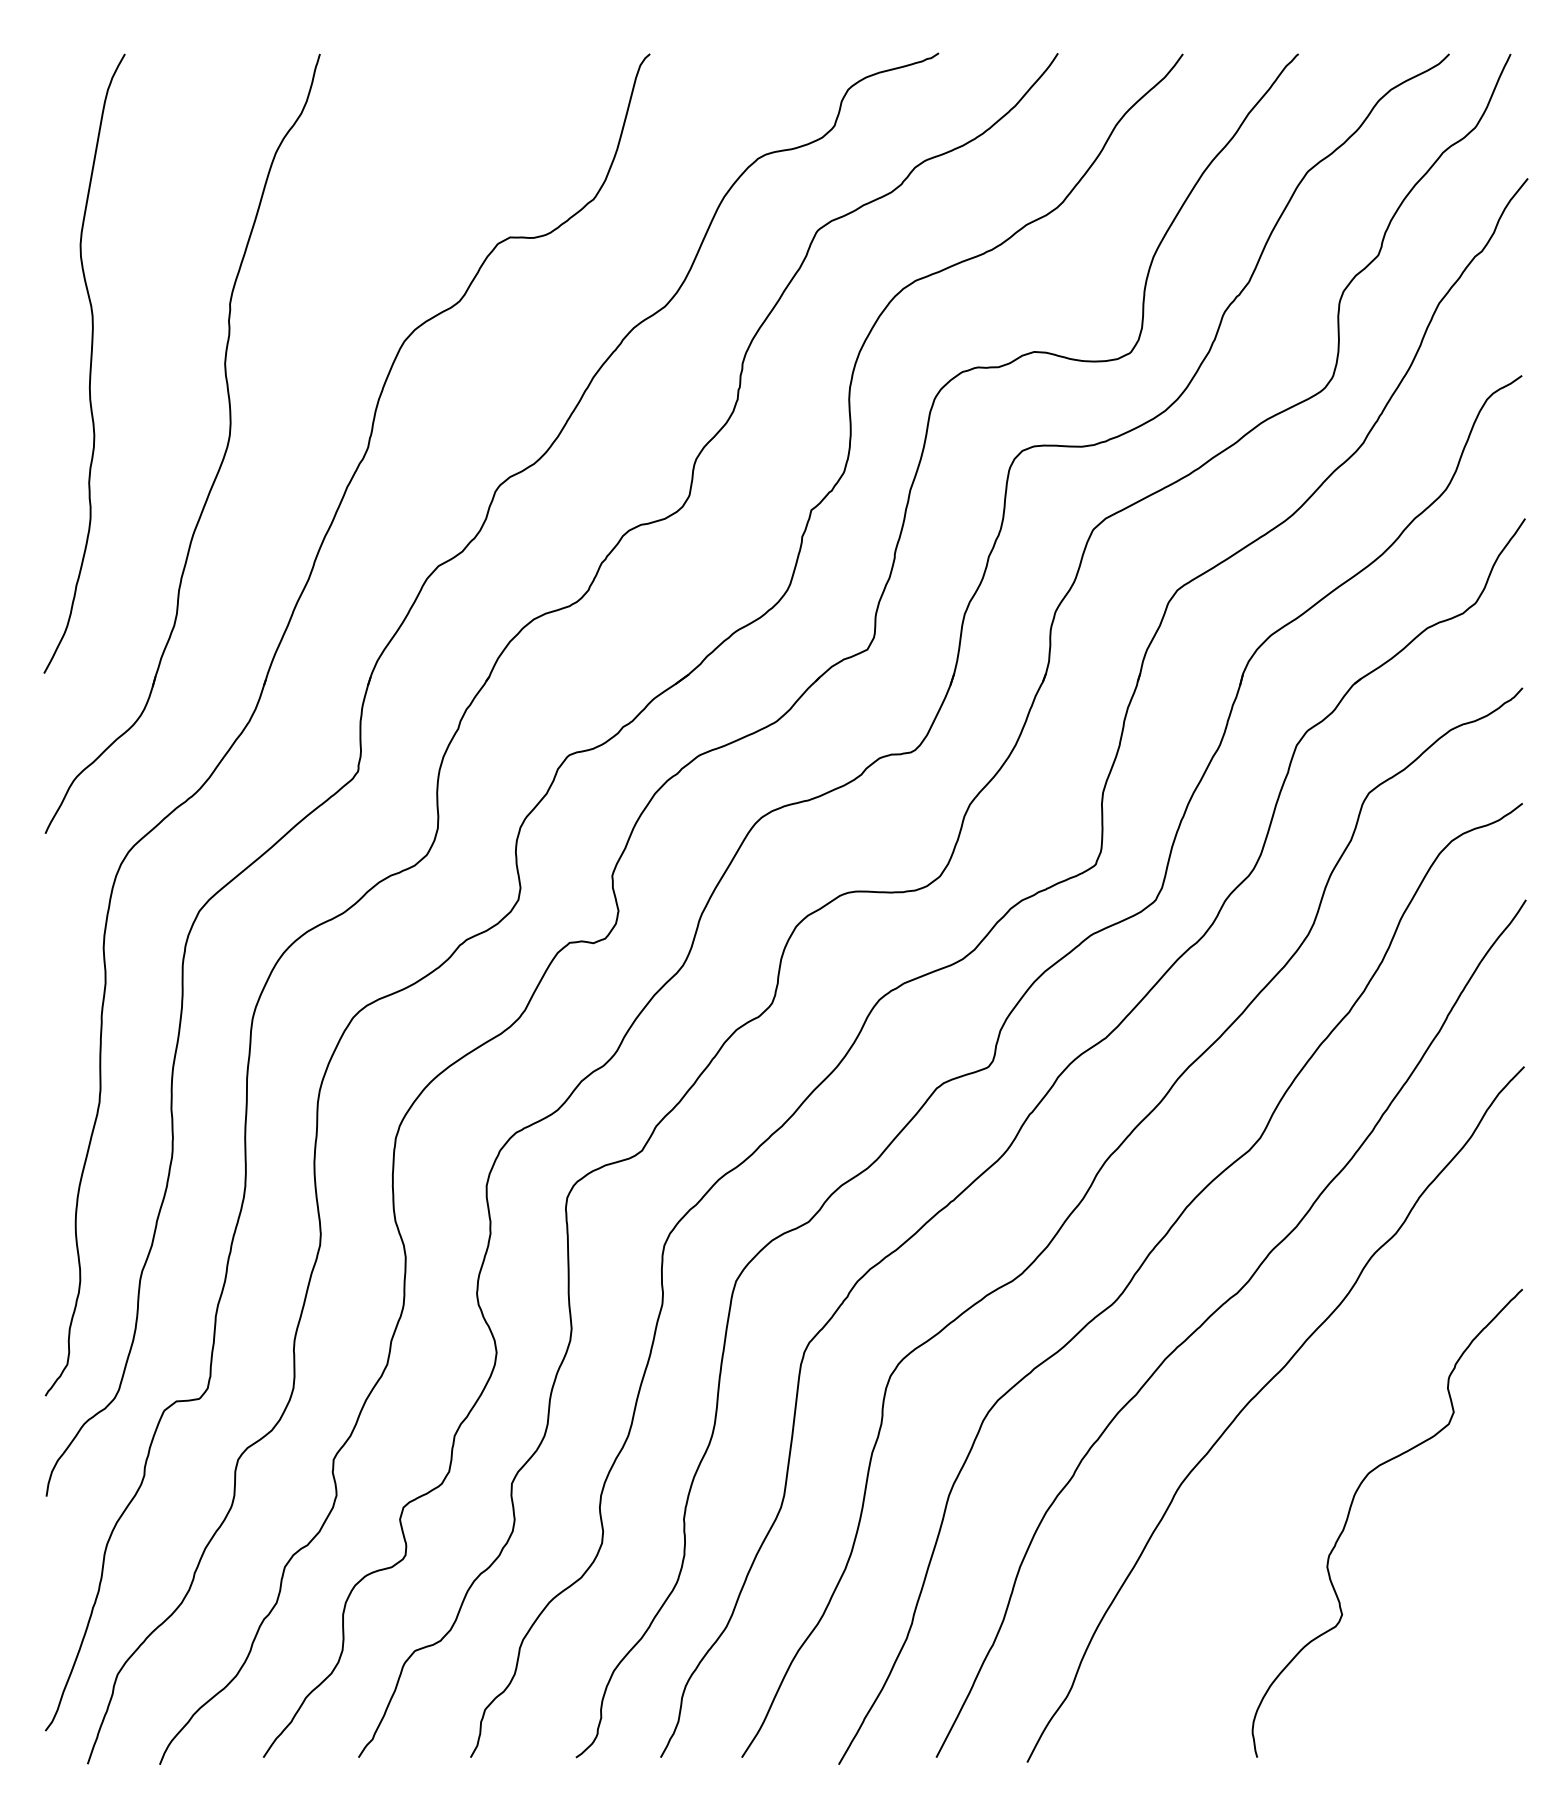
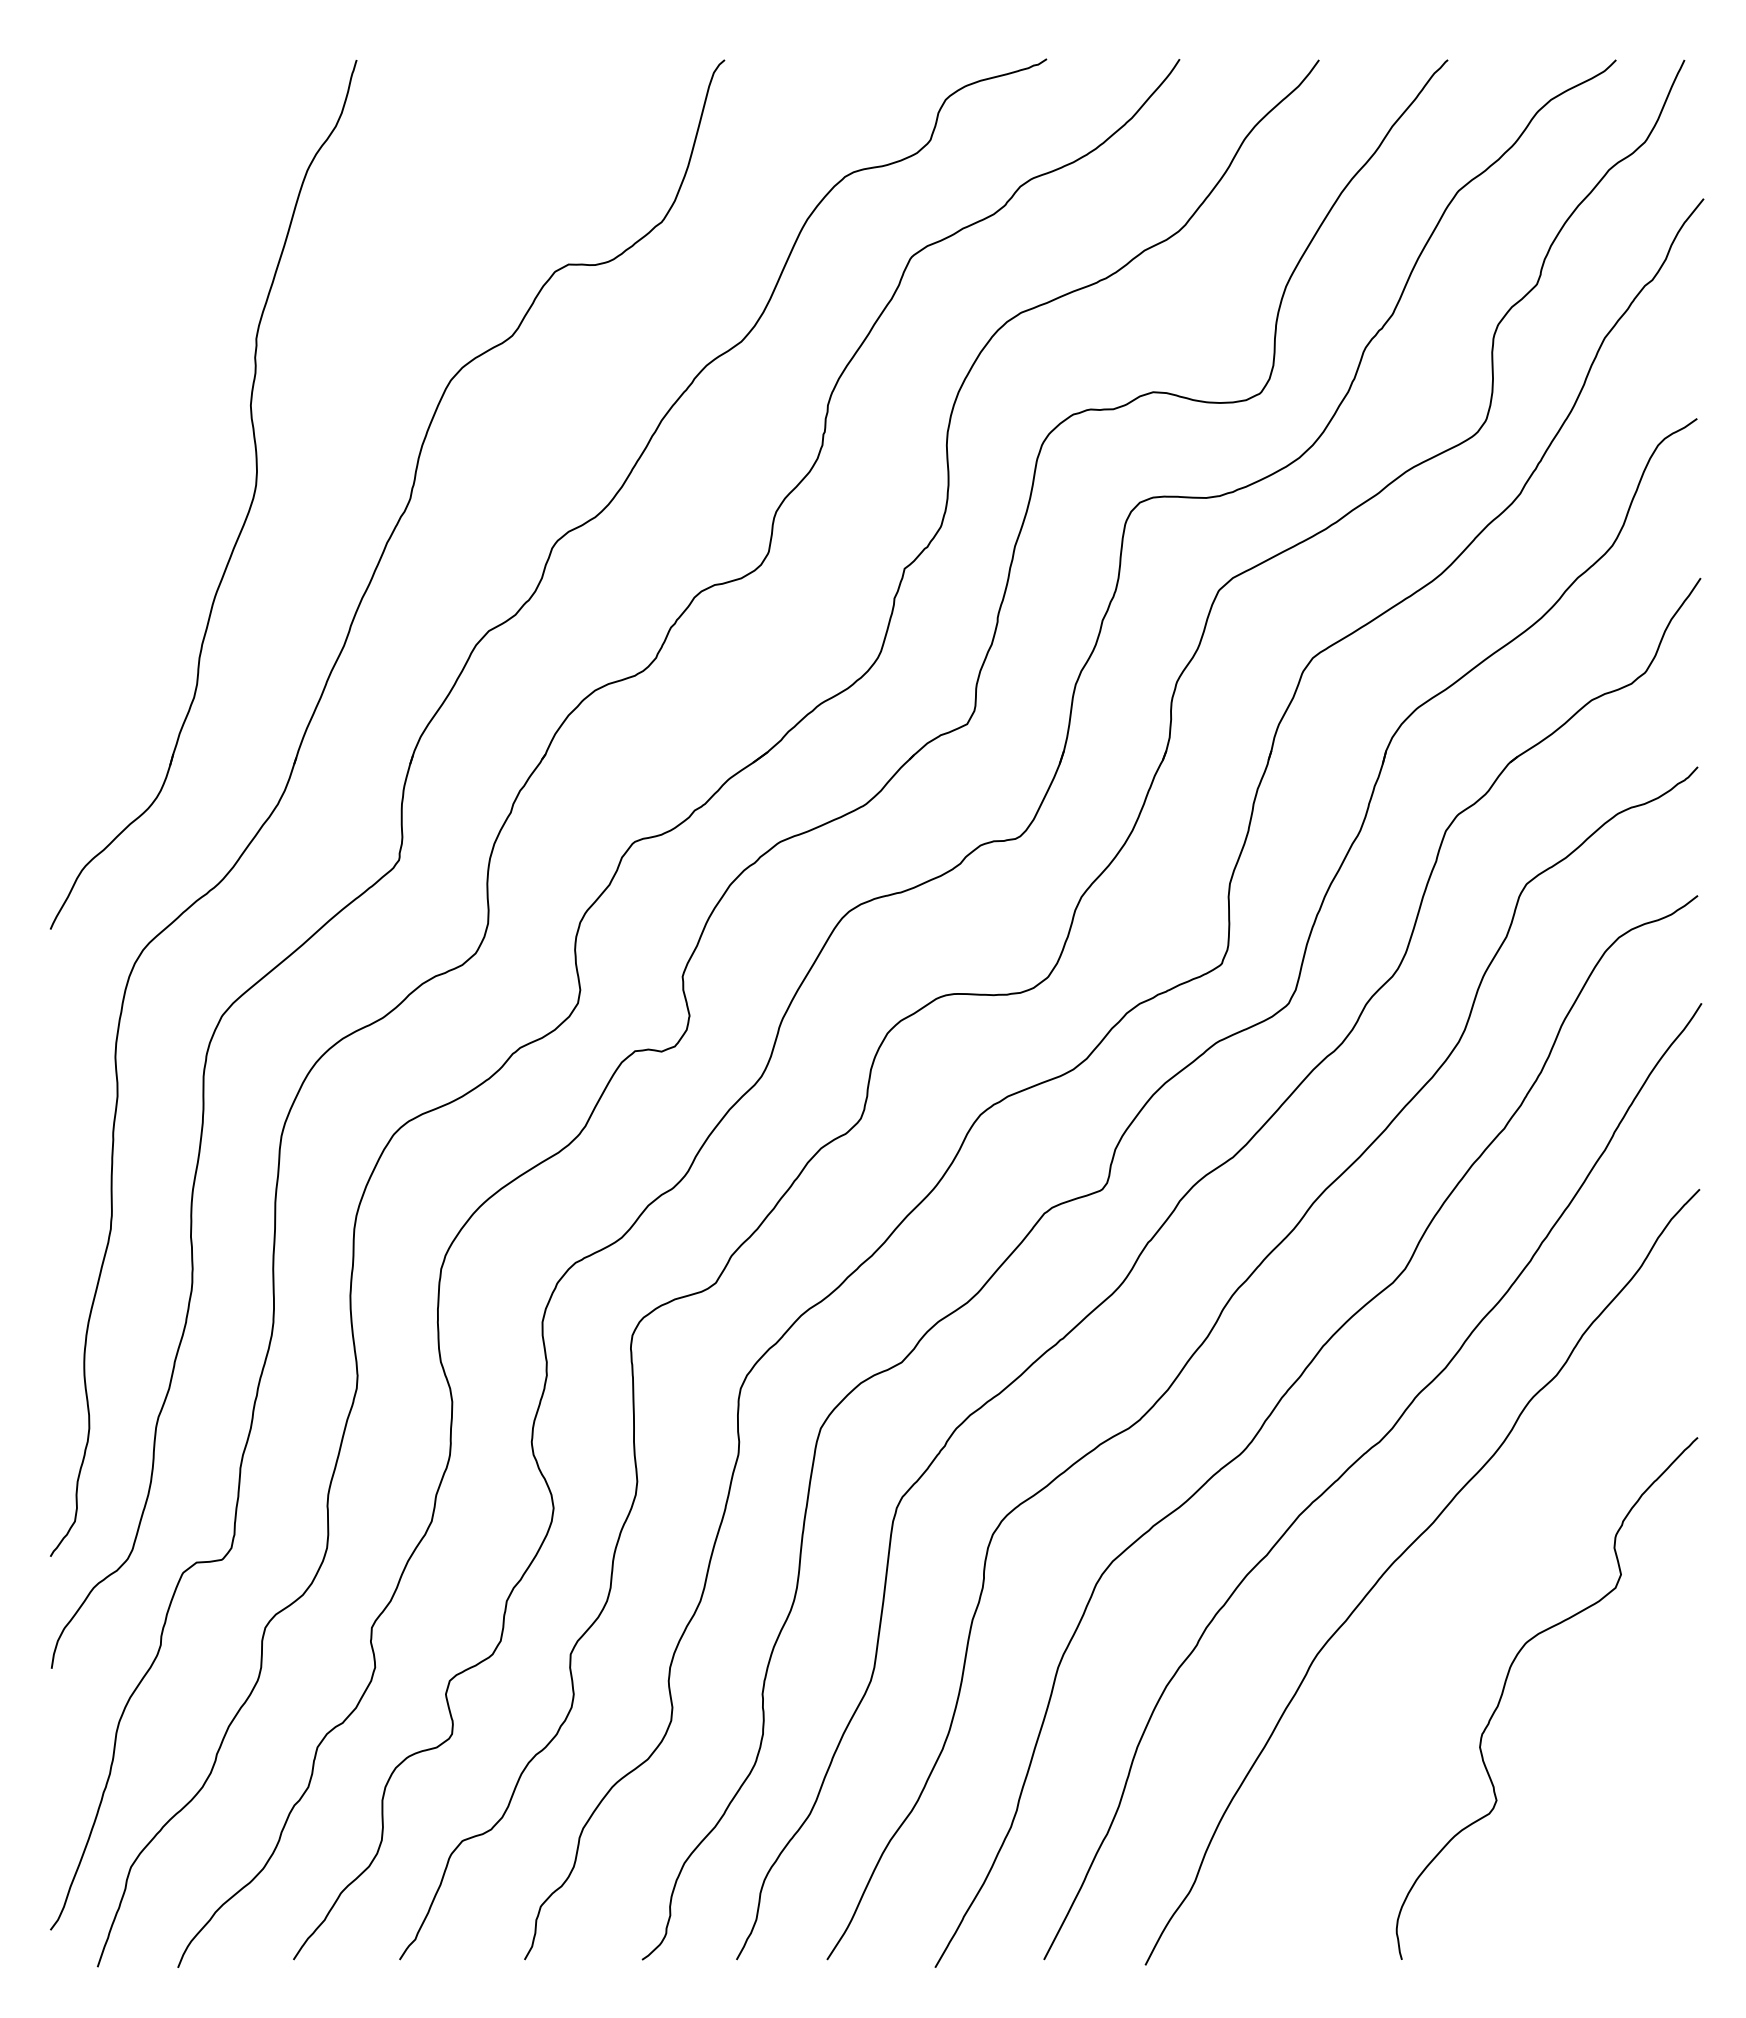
curve: (90, 363) -> (100, 405), removed

